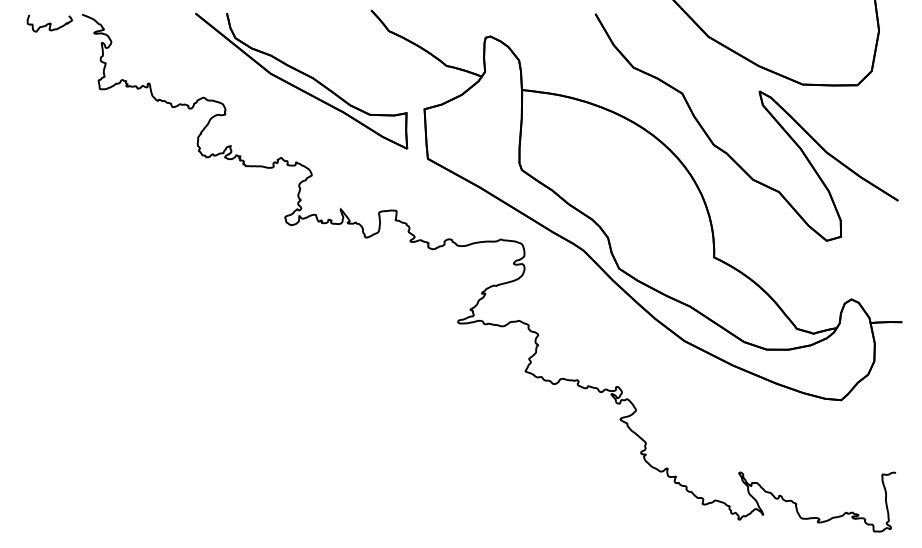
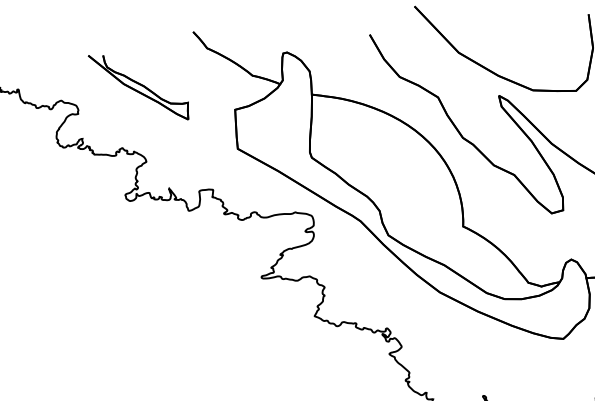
part: (301, 80) -> (138, 87), size x0.6

